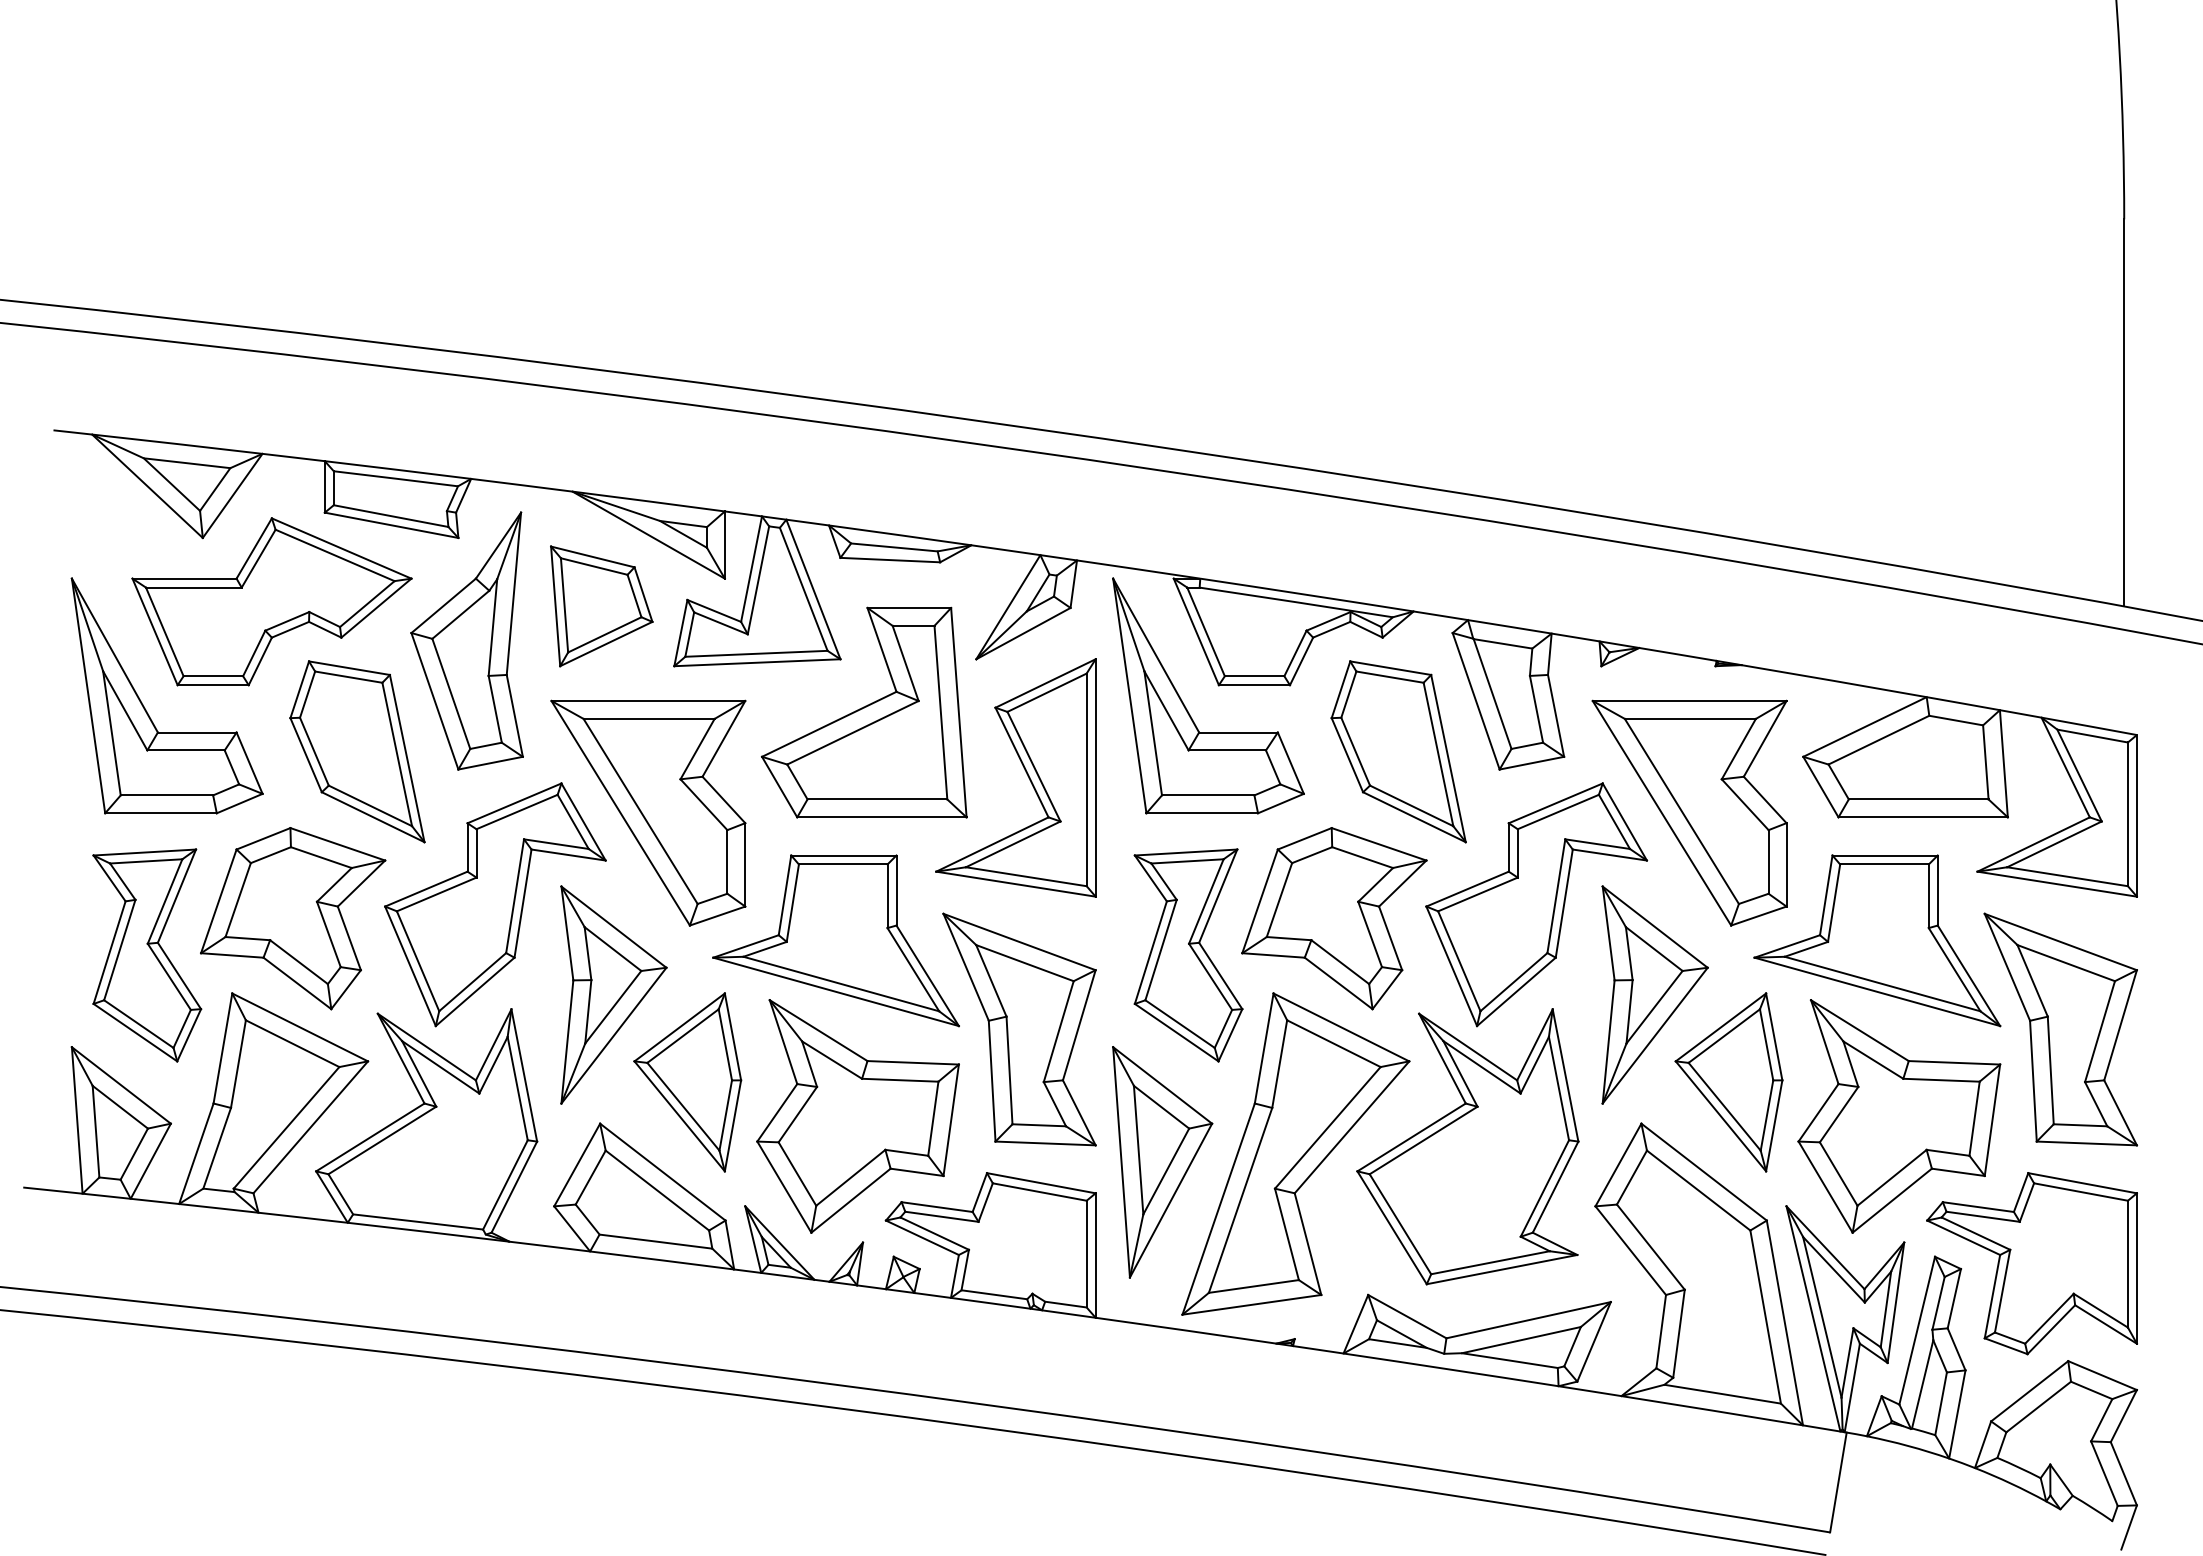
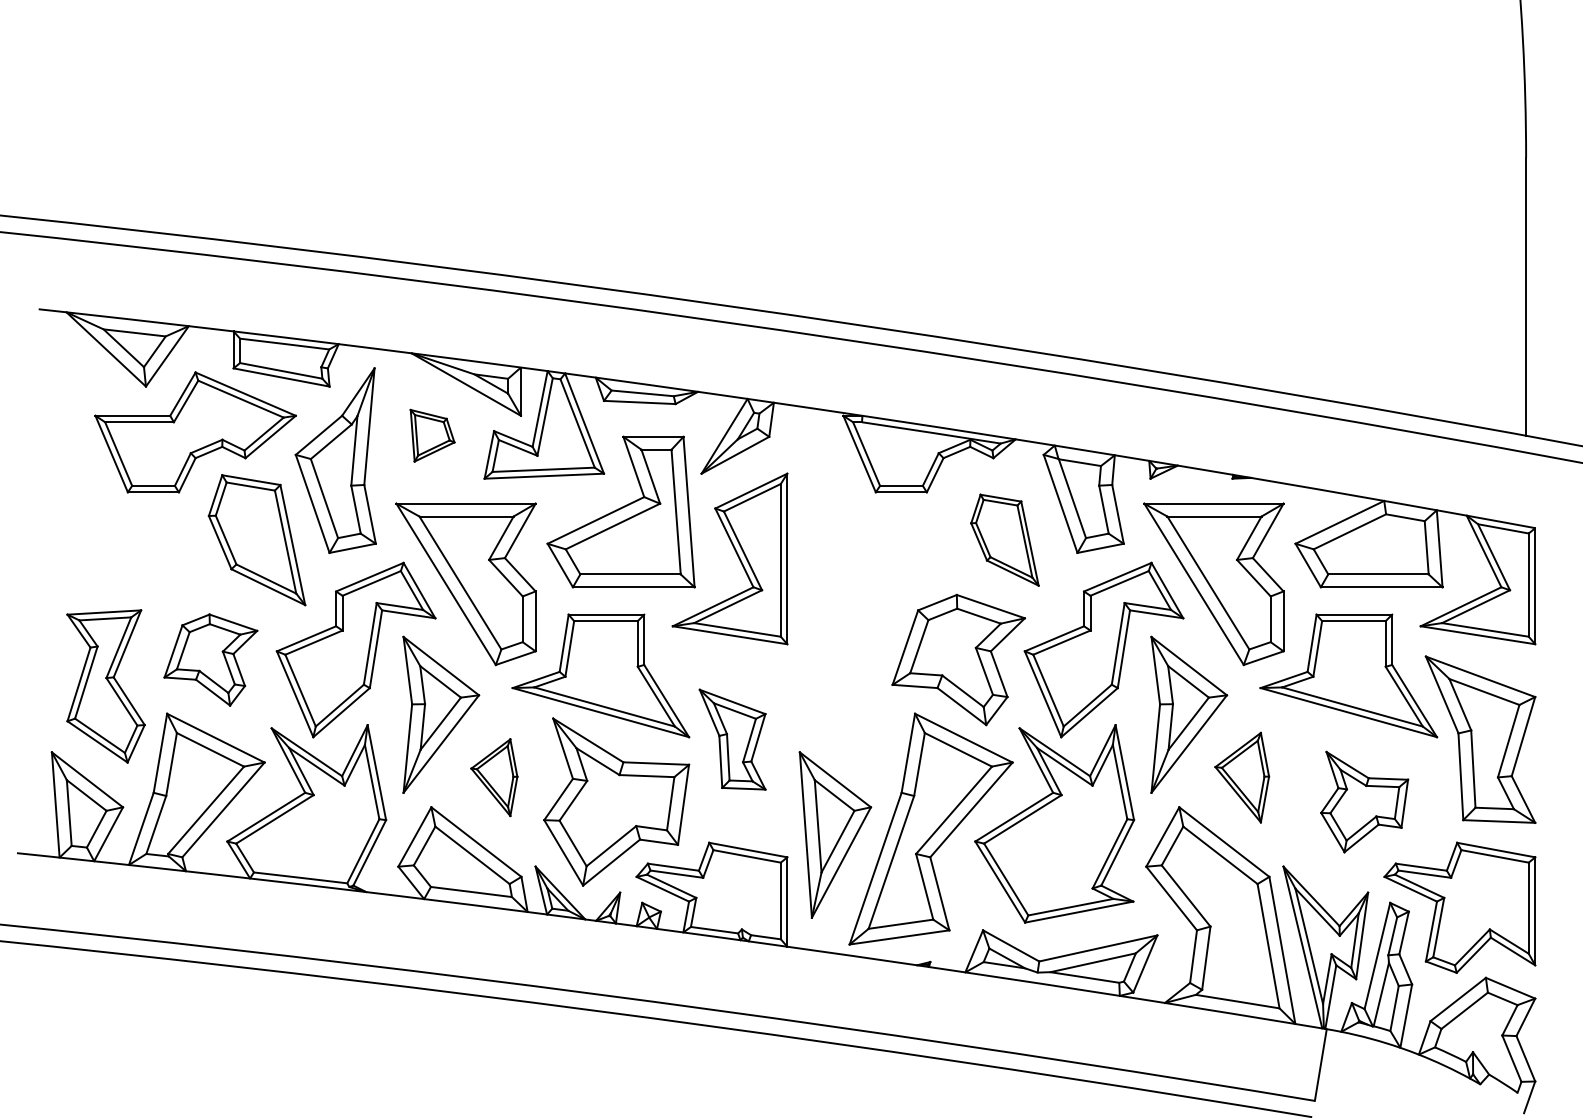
part: (601, 606) -> (432, 435), size x0.6
part: (1186, 707) -> (852, 508), removed
part: (146, 709) -> (105, 509), removed
part: (1398, 751) -> (1004, 539), size x0.7
part: (293, 918) -> (211, 659), size x0.7
part: (1188, 955) -> (853, 686), removed
part: (1019, 1029) -> (732, 739), size x0.6
part: (687, 1082) -> (494, 777), size x0.6
part: (1728, 1082) -> (1241, 777), size x0.7
part: (1899, 1116) -> (1364, 802), size x0.6

